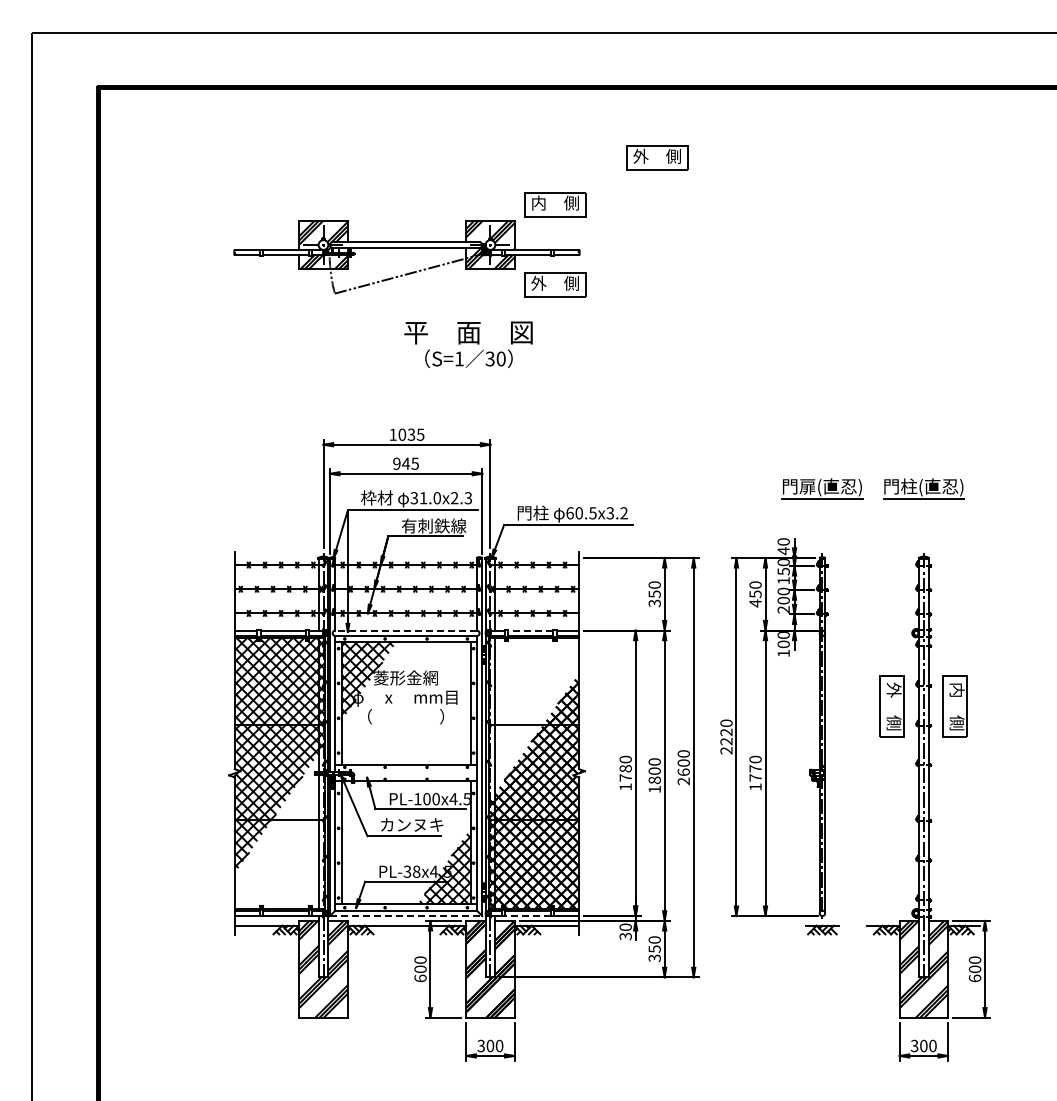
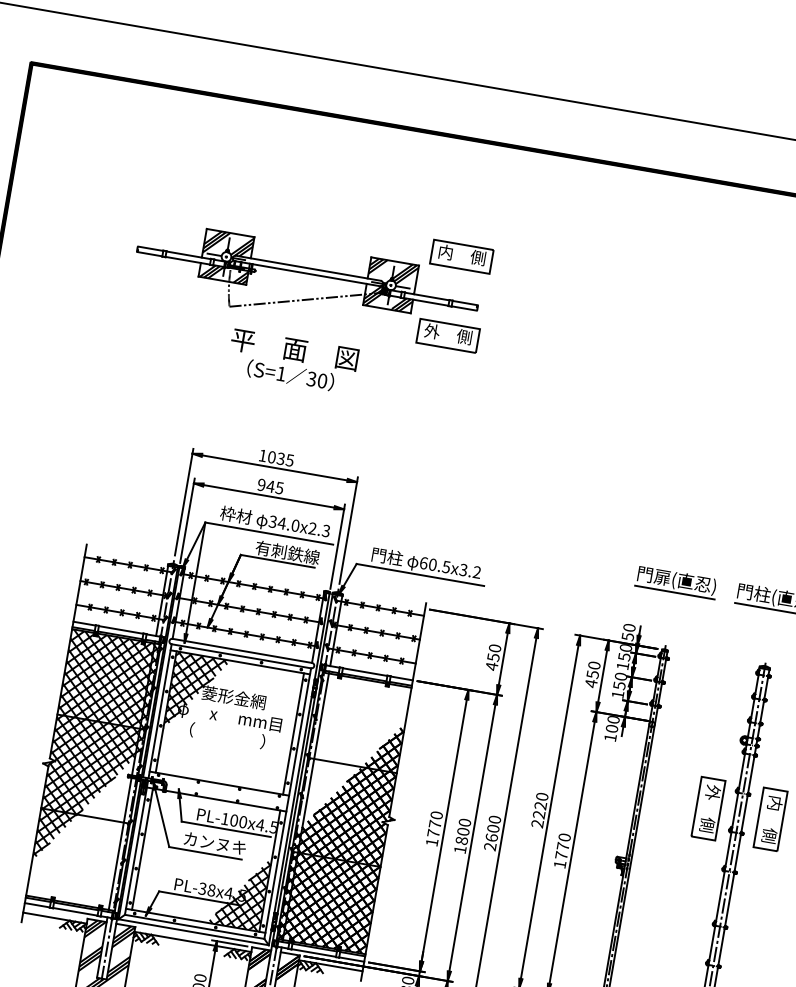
part: (657, 157) -> (570, 227), removed
text: (468, 344) -> (292, 361), moved
text: (423, 498) -> (281, 523), 31.0x2.3 -> 34.0x2.3
text: (783, 551) -> (627, 637), 40 -> 50
text: (654, 603) -> (491, 666), 350 -> 450
text: (783, 605) -> (618, 690), 200 -> 150
line: (406, 630) -> (242, 650), dashed -> solid
line: (530, 630) -> (364, 672), dashed -> solid
text: (625, 768) -> (435, 824), 1780 -> 1770
line: (406, 916) -> (194, 932), dashed -> solid
line: (527, 916) -> (313, 953), dashed -> solid

